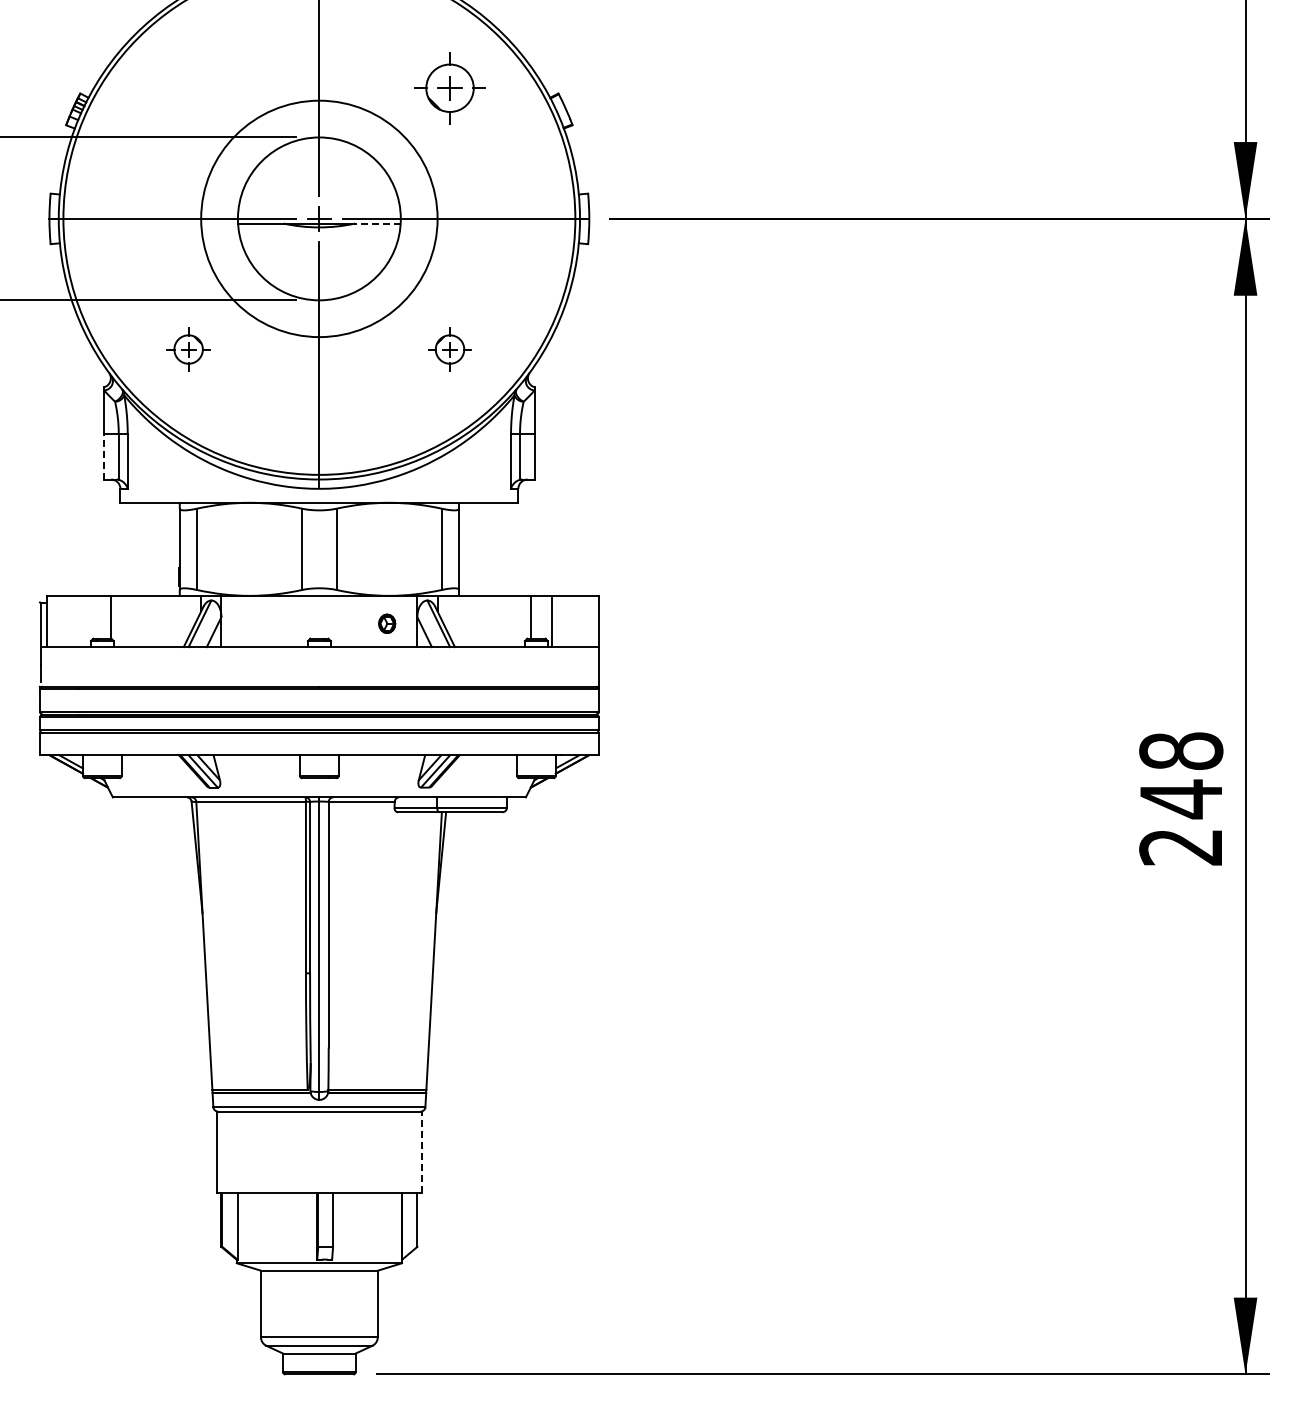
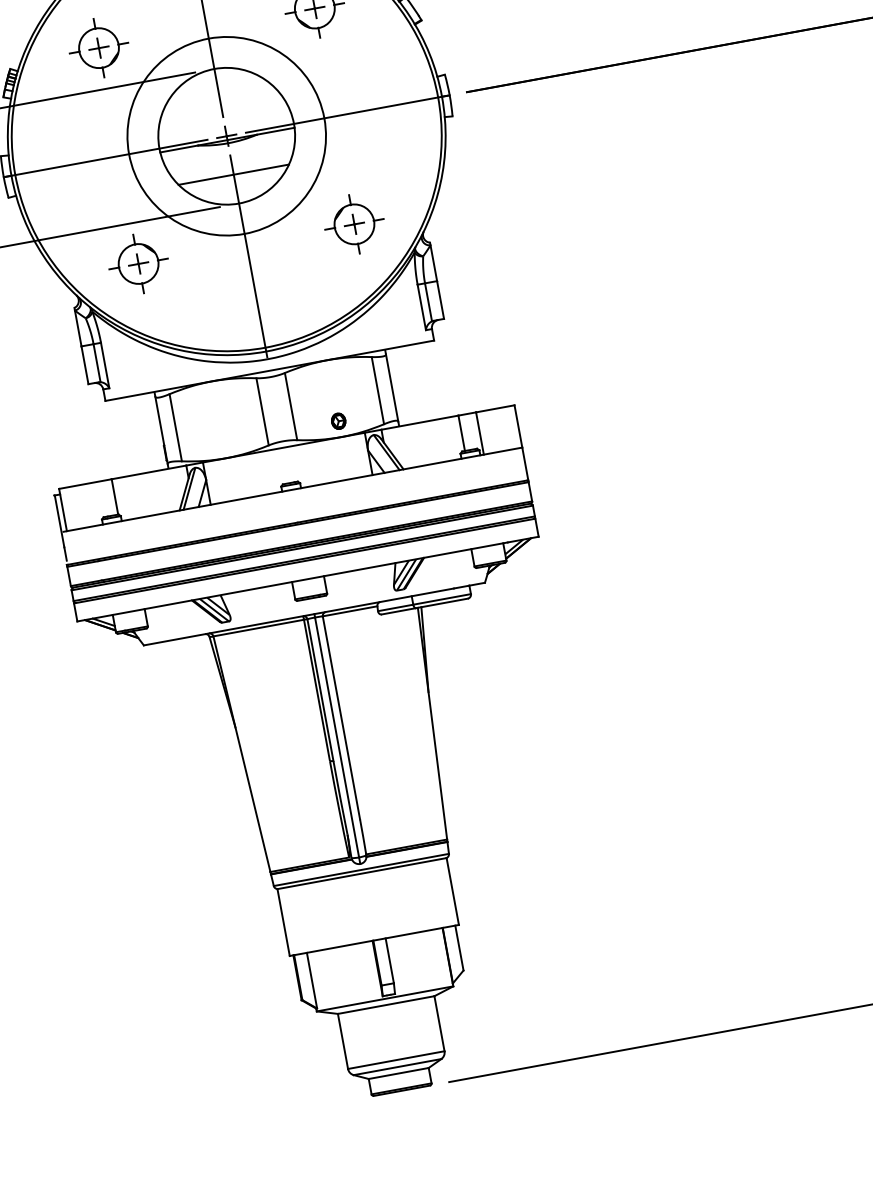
part: (188, 88) -> (98, 48), added
line: (377, 223) -> (275, 131), dashed -> solid
line: (319, 265) -> (233, 174), added
part: (188, 349) -> (138, 263), size x1.67
part: (449, 349) -> (354, 224), size x1.67
line: (104, 456) -> (85, 365), dashed -> solid
part: (387, 623) -> (338, 421), moved
line: (421, 1151) -> (452, 891), dashed -> solid

